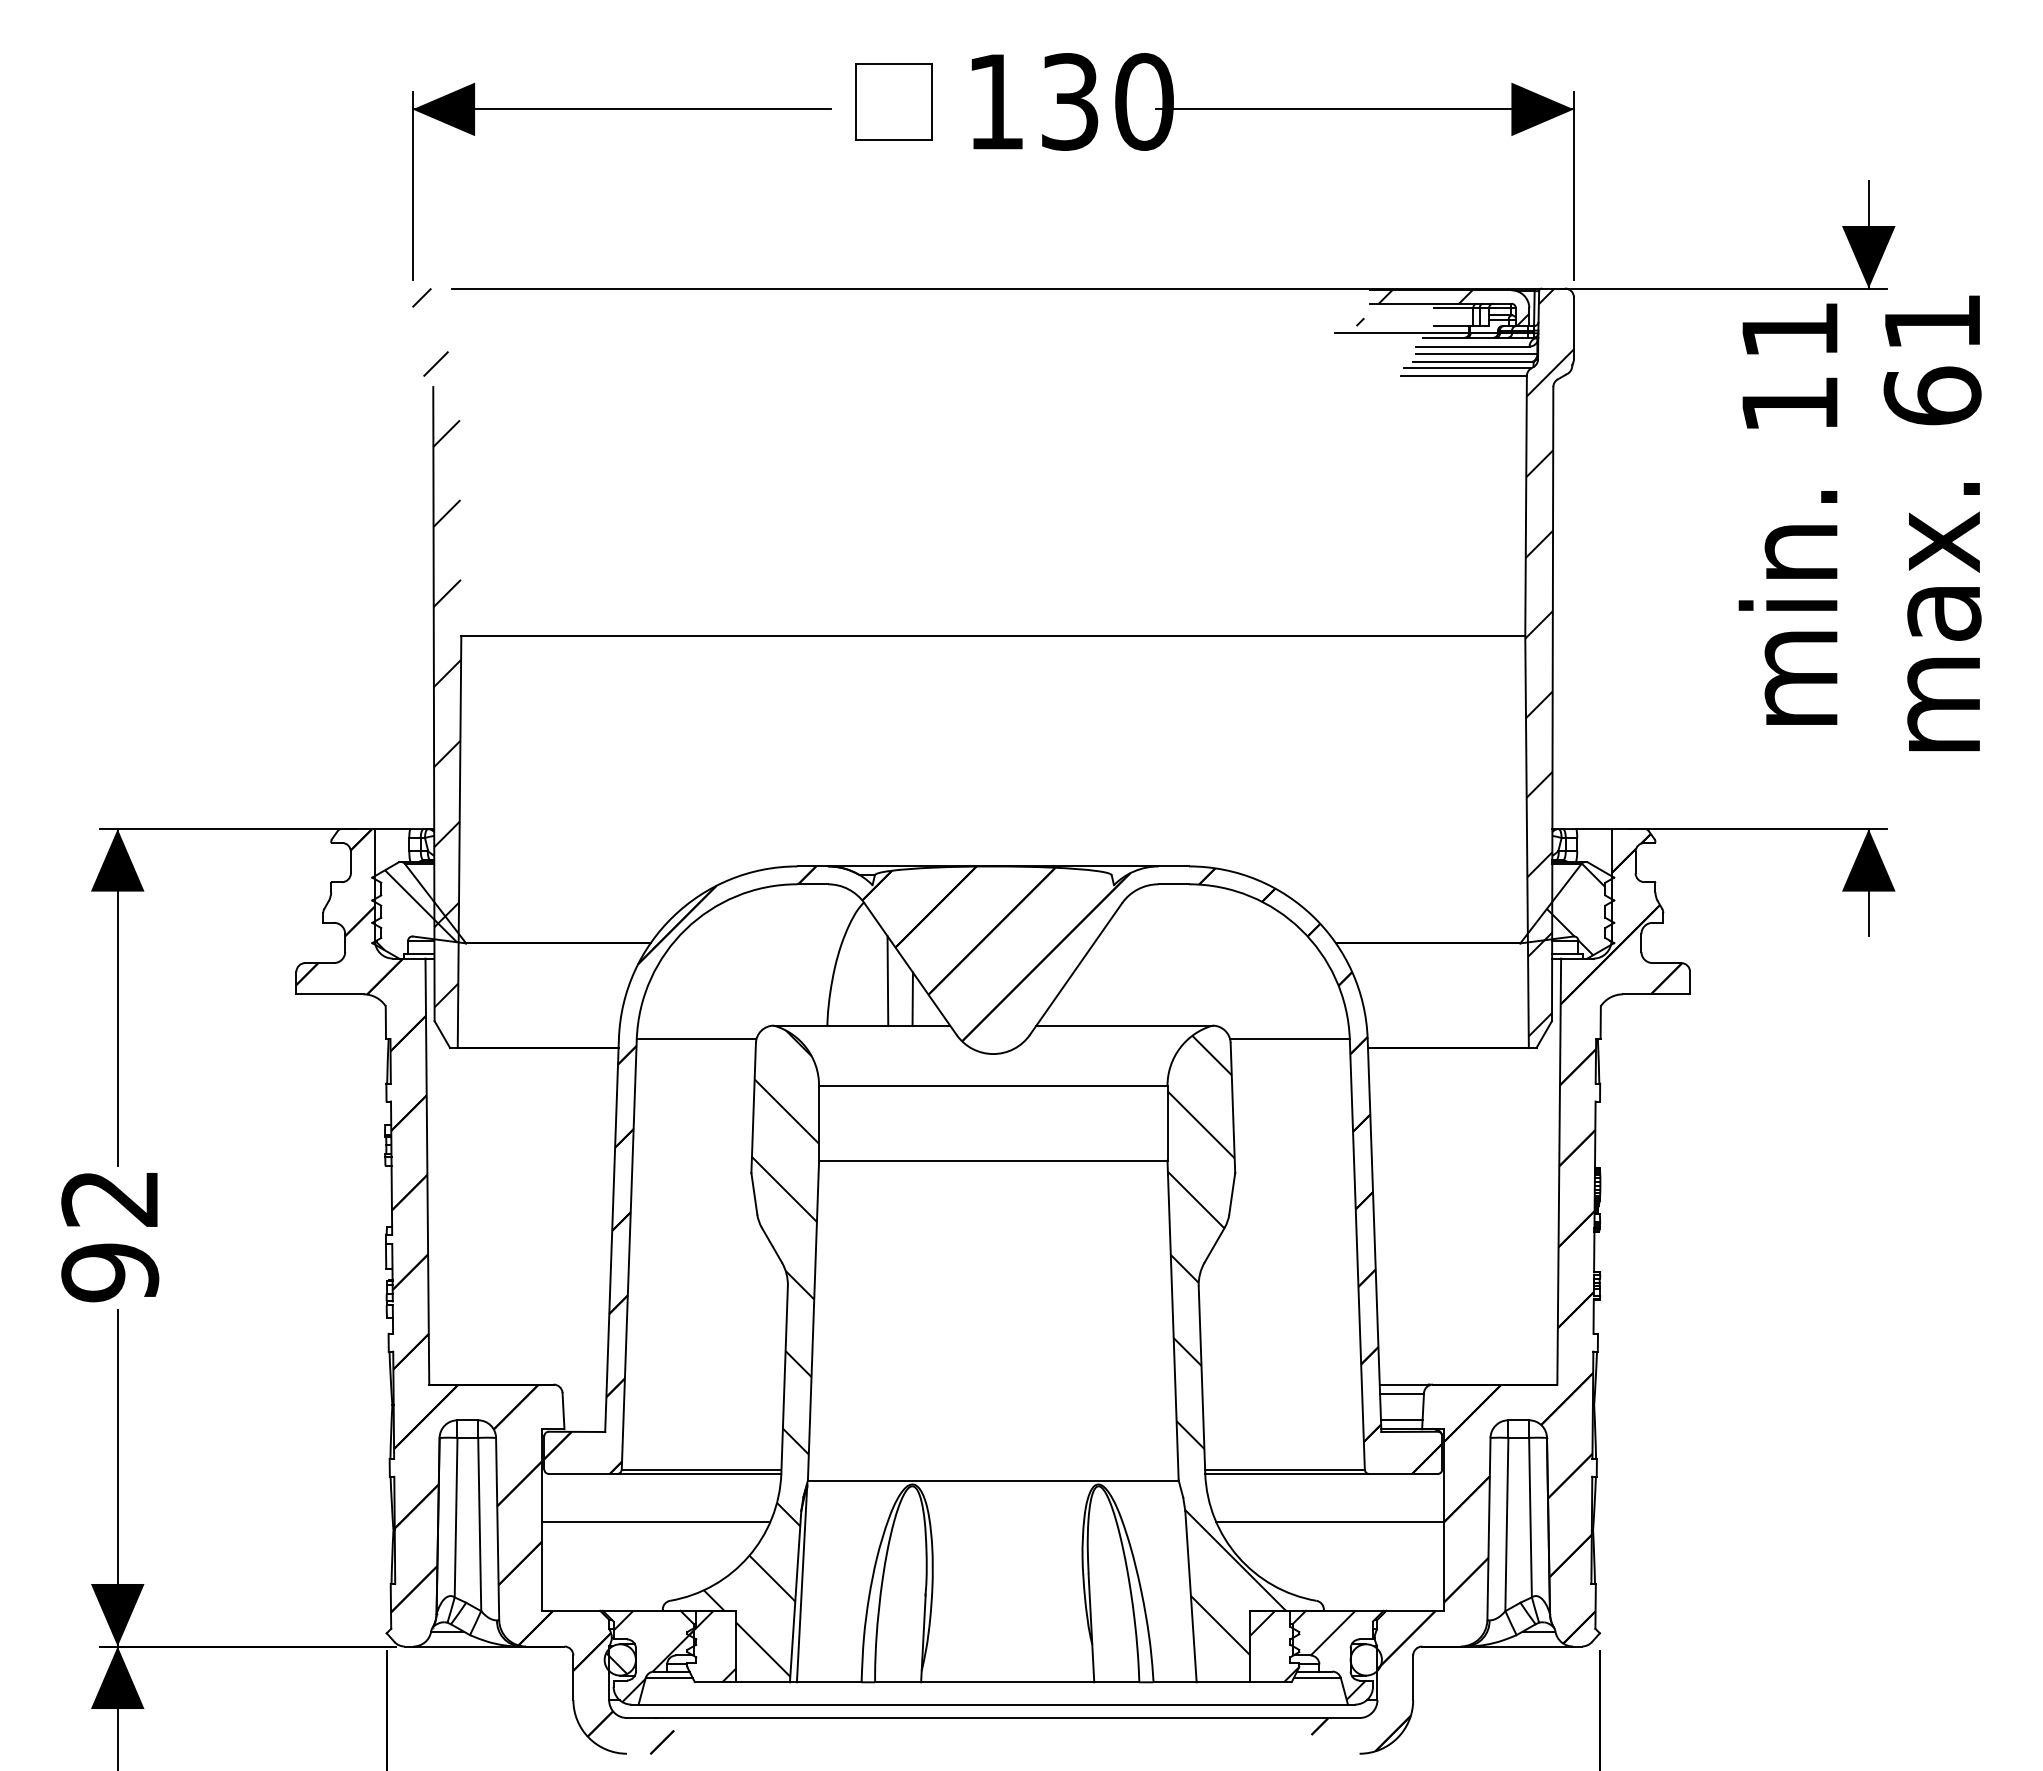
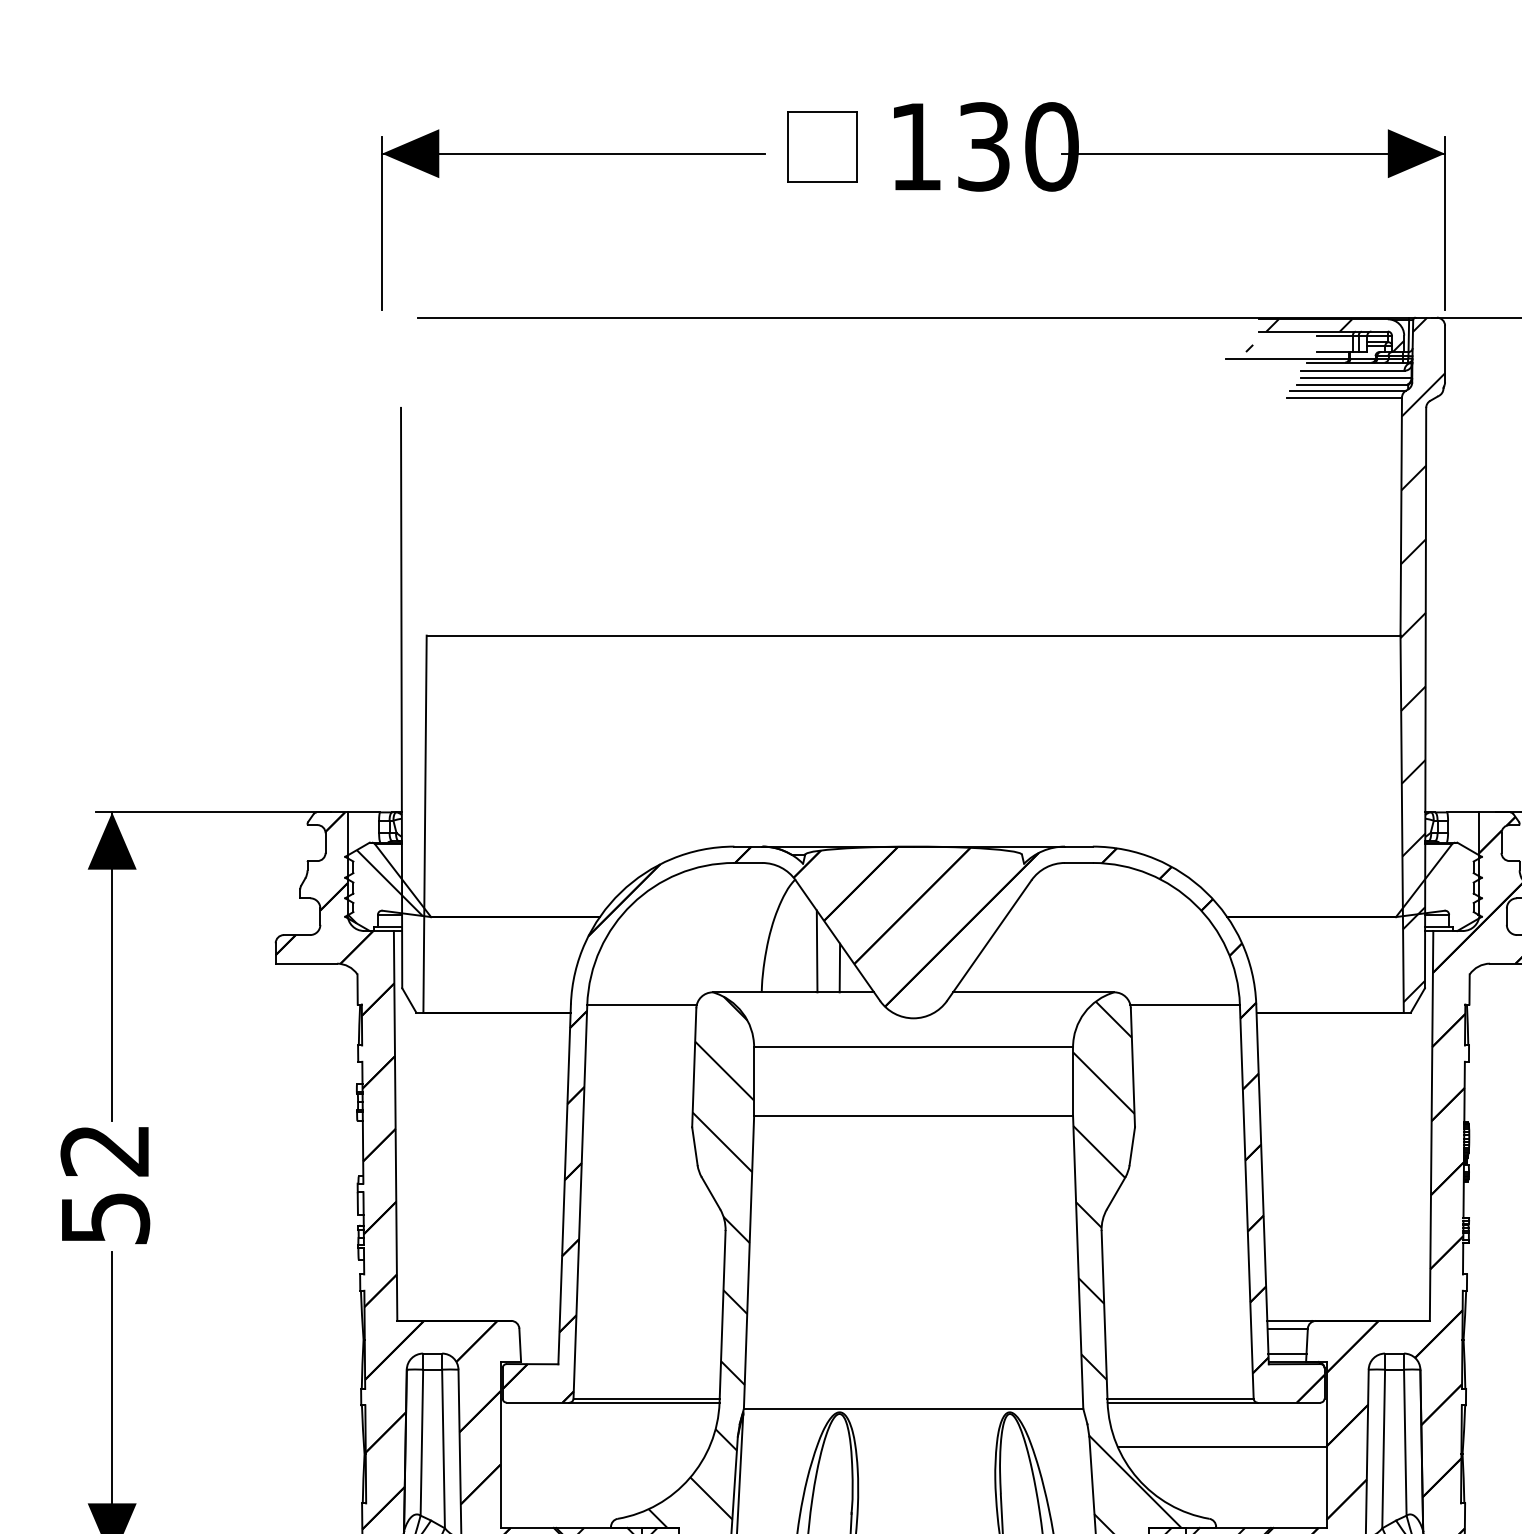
hatch: (436, 647) -> (403, 646), removed
hatch: (1575, 909) -> (1446, 886), removed
text: (110, 1272) -> (105, 1218), 92 -> 52
line: (656, 1522) -> (605, 1447), removed

